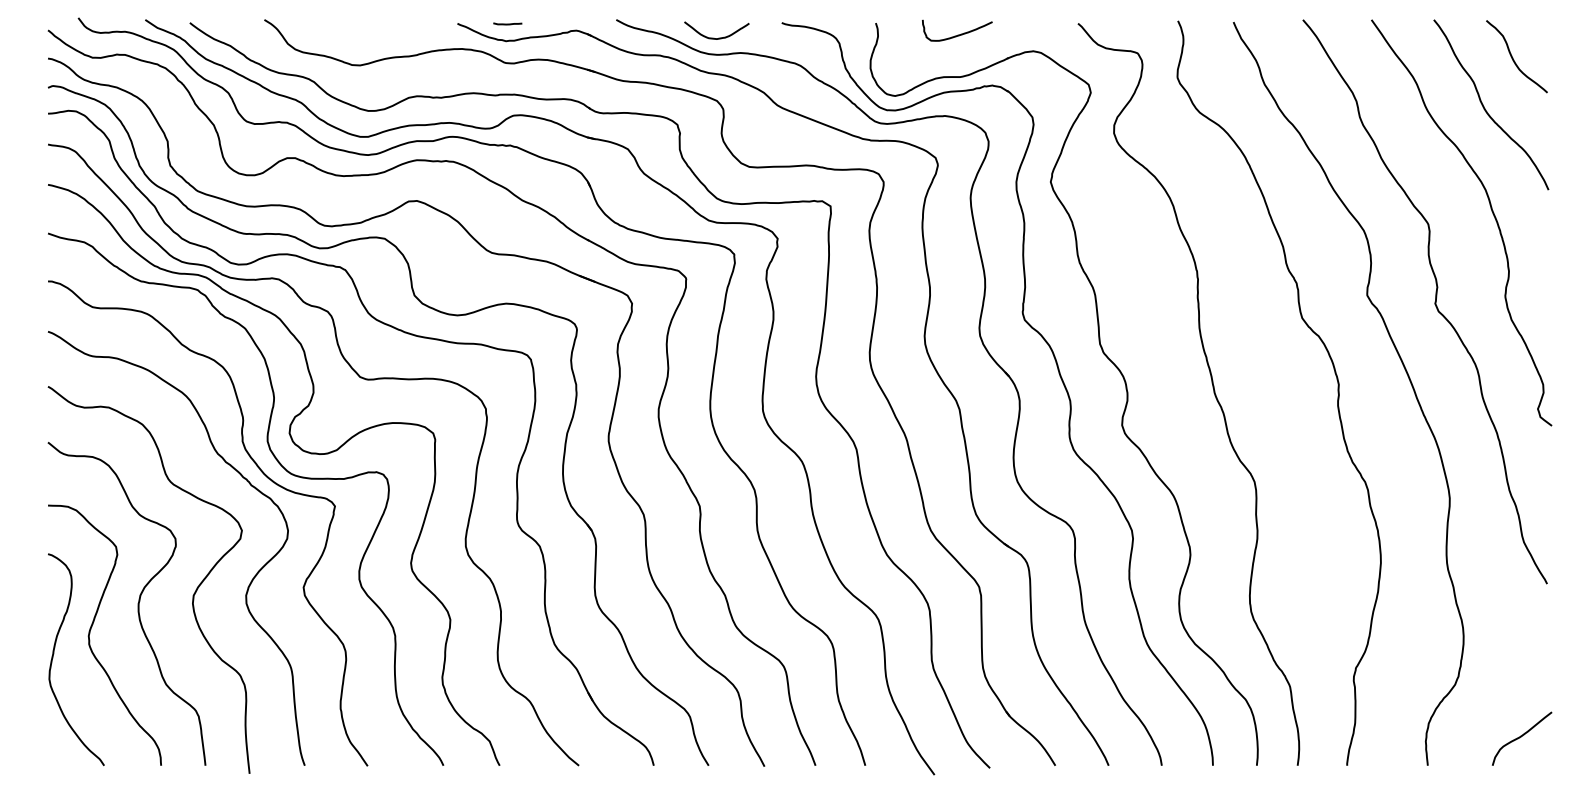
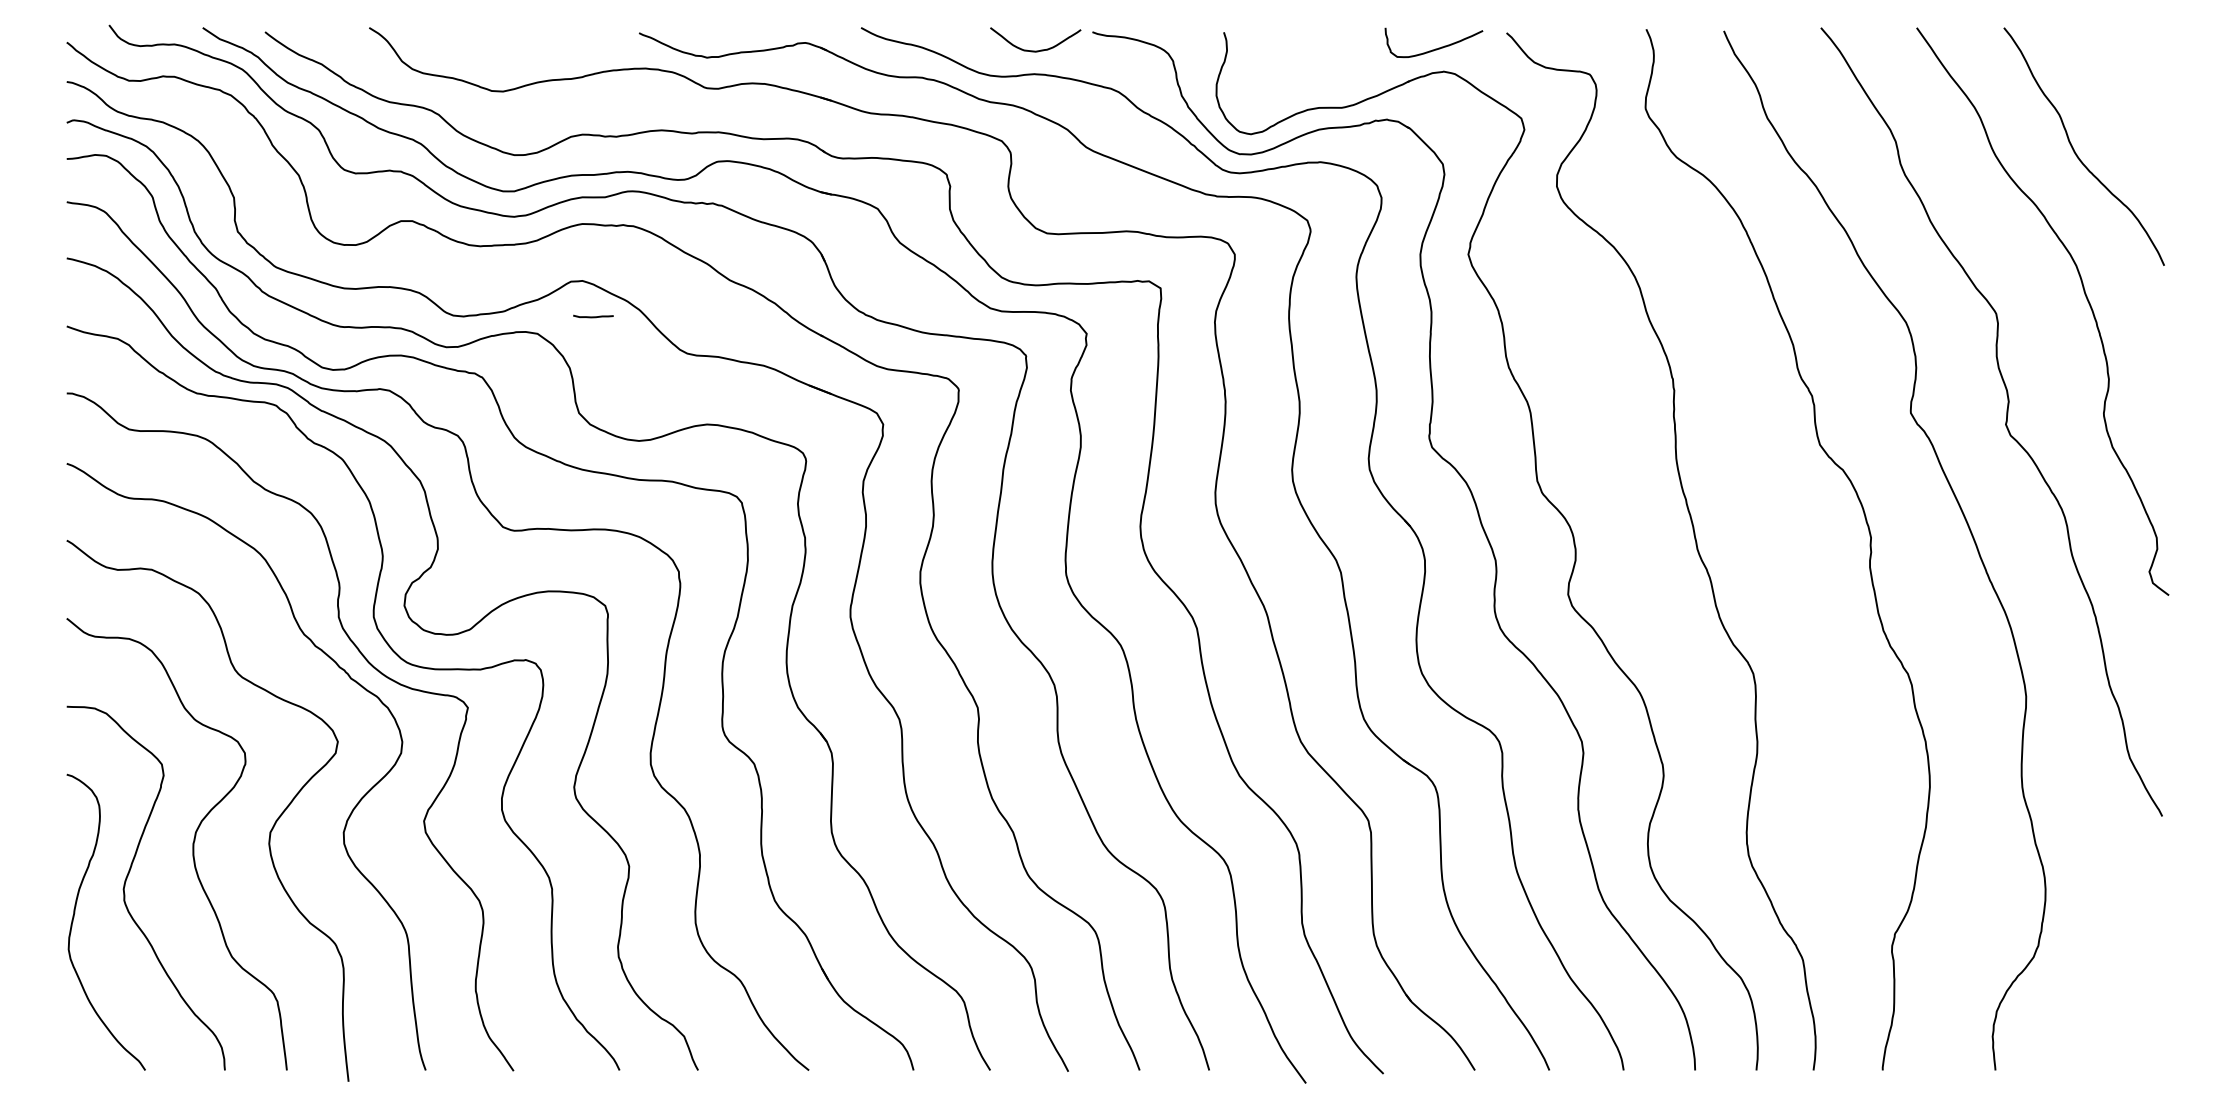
curve: (507, 23) -> (593, 316), moved
curve: (958, 34) -> (1435, 48), moved
curve: (716, 38) -> (1035, 50), moved
curve: (1513, 58) -> (2115, 82), removed
curve: (1521, 737) -> (2126, 1030), removed

